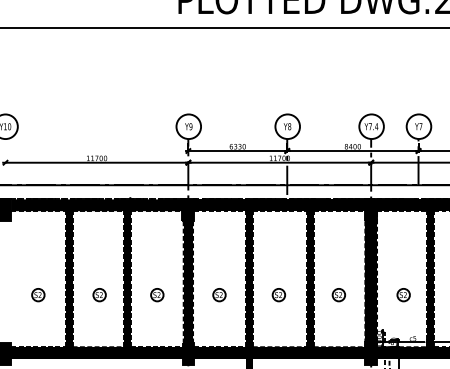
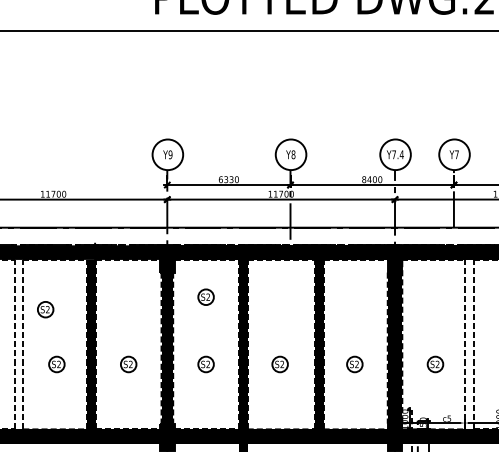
part: (219, 241) -> (206, 297), added
part: (90, 251) -> (45, 310), added
fill: (68, 279) -> (18, 345), removed
fill: (430, 279) -> (468, 345), removed

